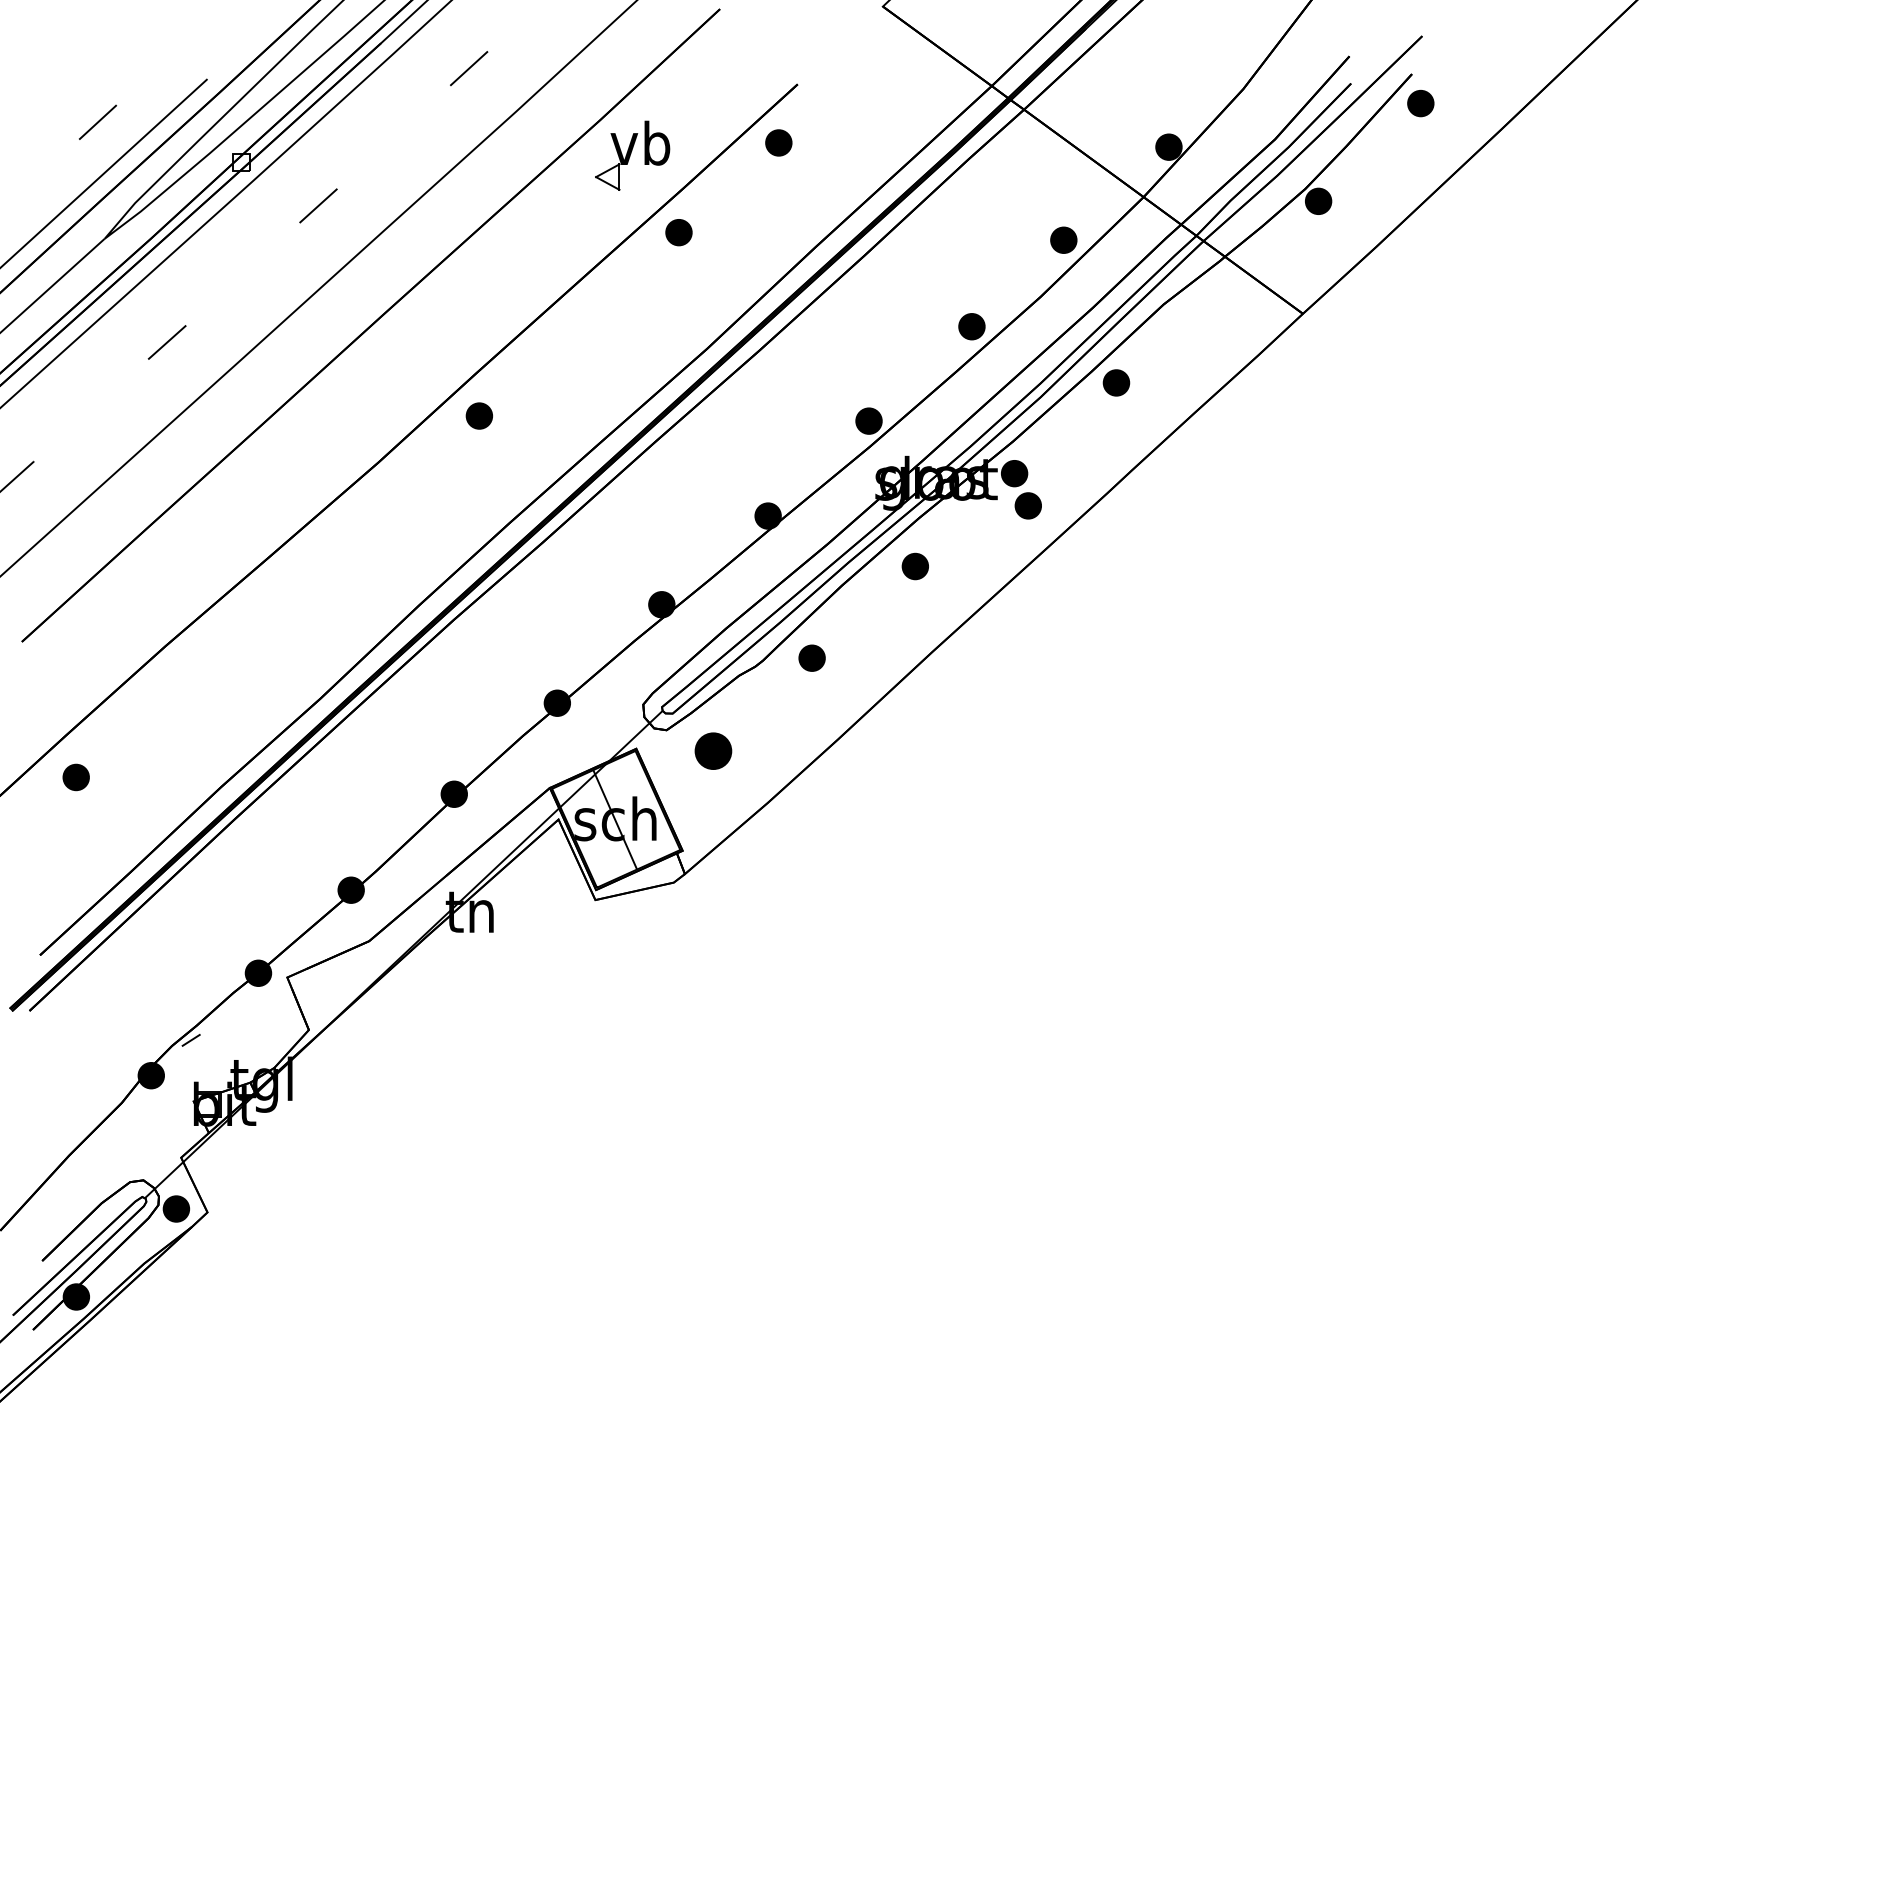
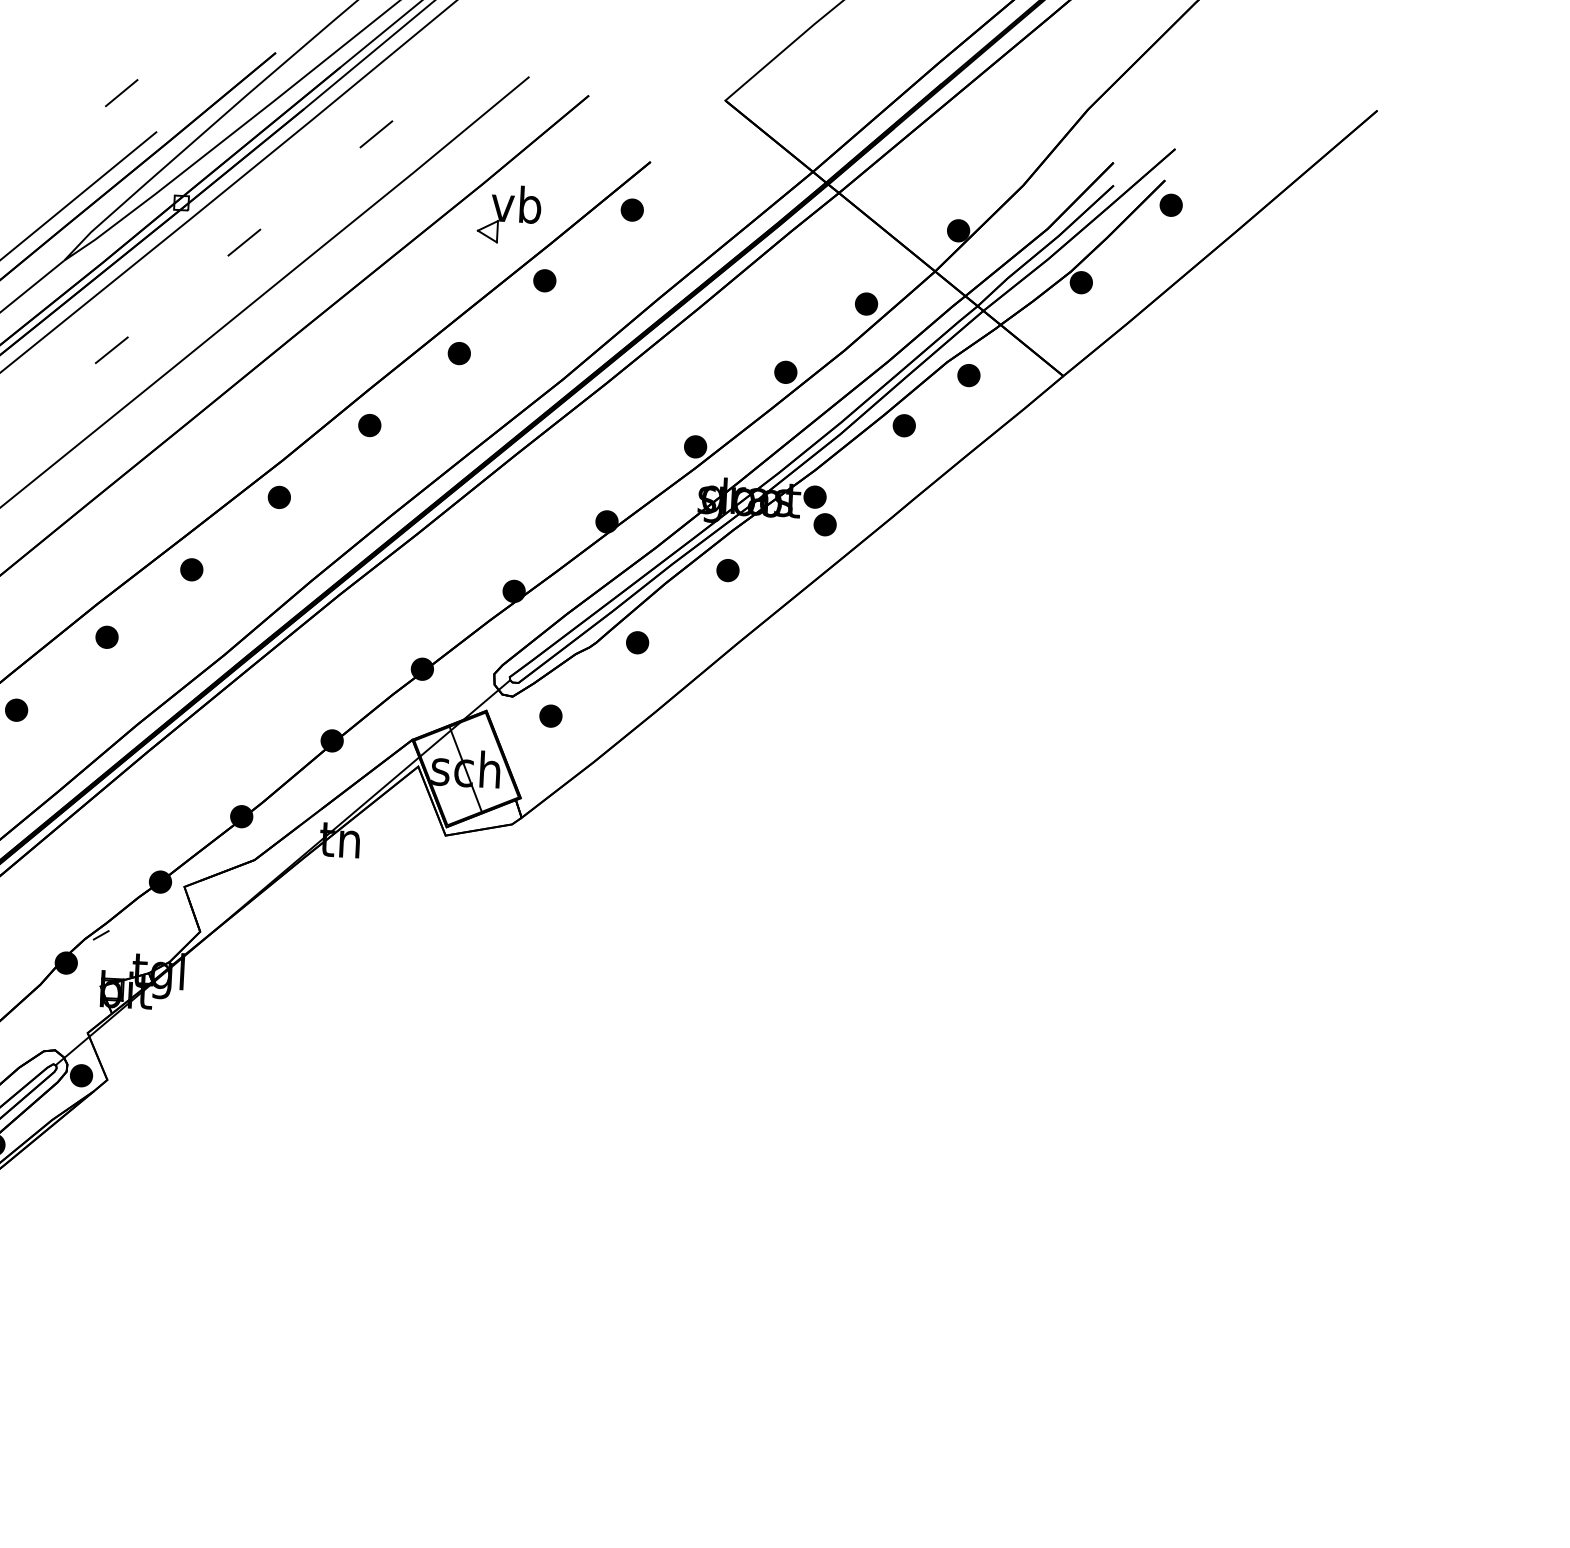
line: (97, 121) -> (121, 92), moved
part: (1189, 318) -> (968, 375), added
part: (581, 324) -> (459, 353), added
part: (375, 507) -> (278, 497), added
part: (275, 598) -> (191, 569), added
part: (179, 684) -> (107, 636), added
part: (713, 750) -> (551, 715), size x0.71

